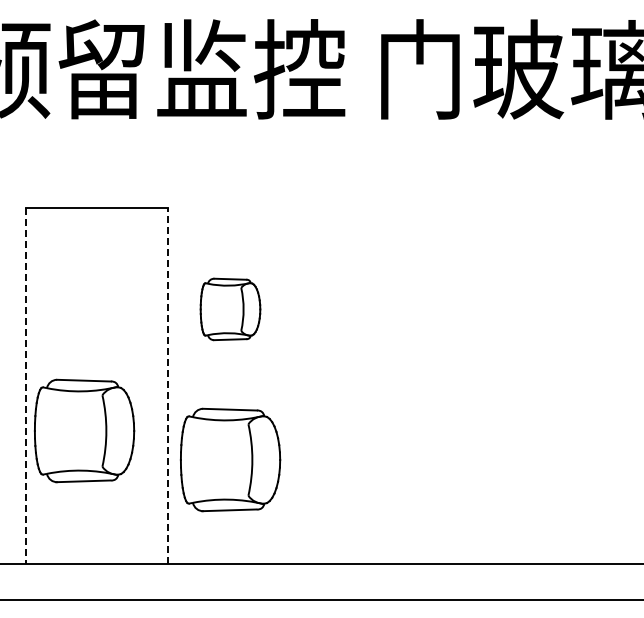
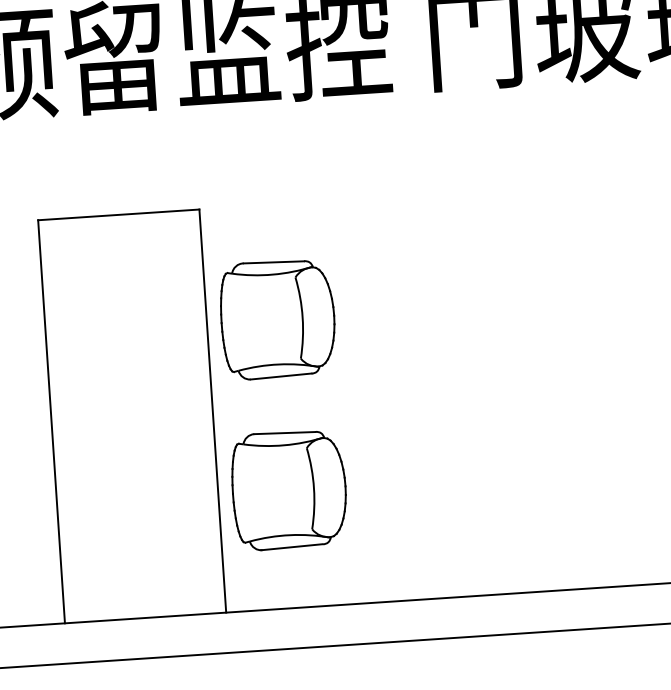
part: (230, 309) -> (277, 319), size x1.67
line: (25, 386) -> (51, 422), dashed -> solid
line: (168, 386) -> (213, 411), dashed -> solid
part: (84, 430) -> (121, 467), removed

